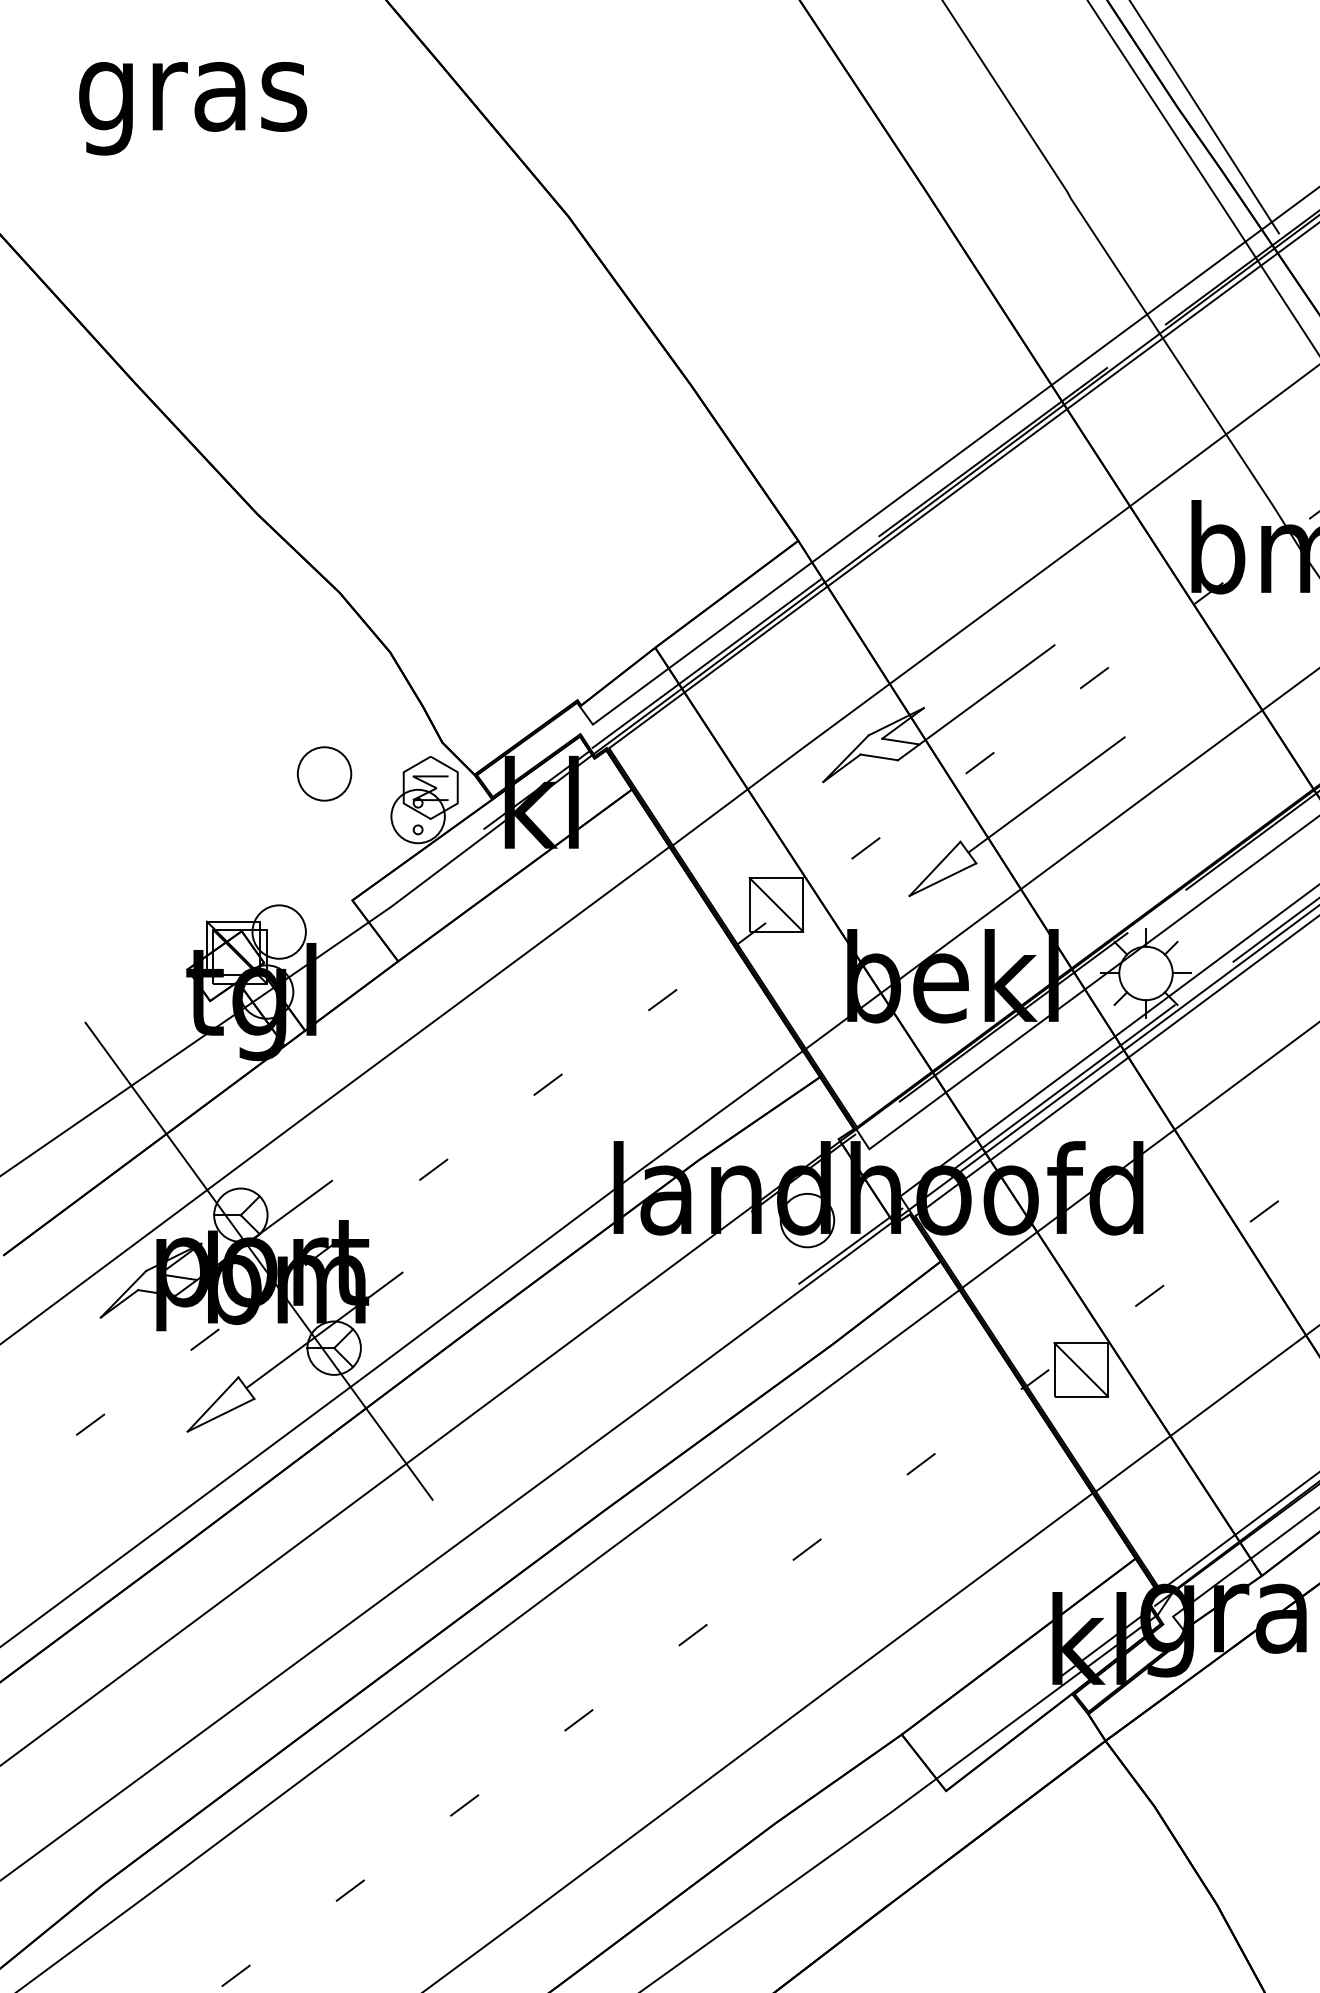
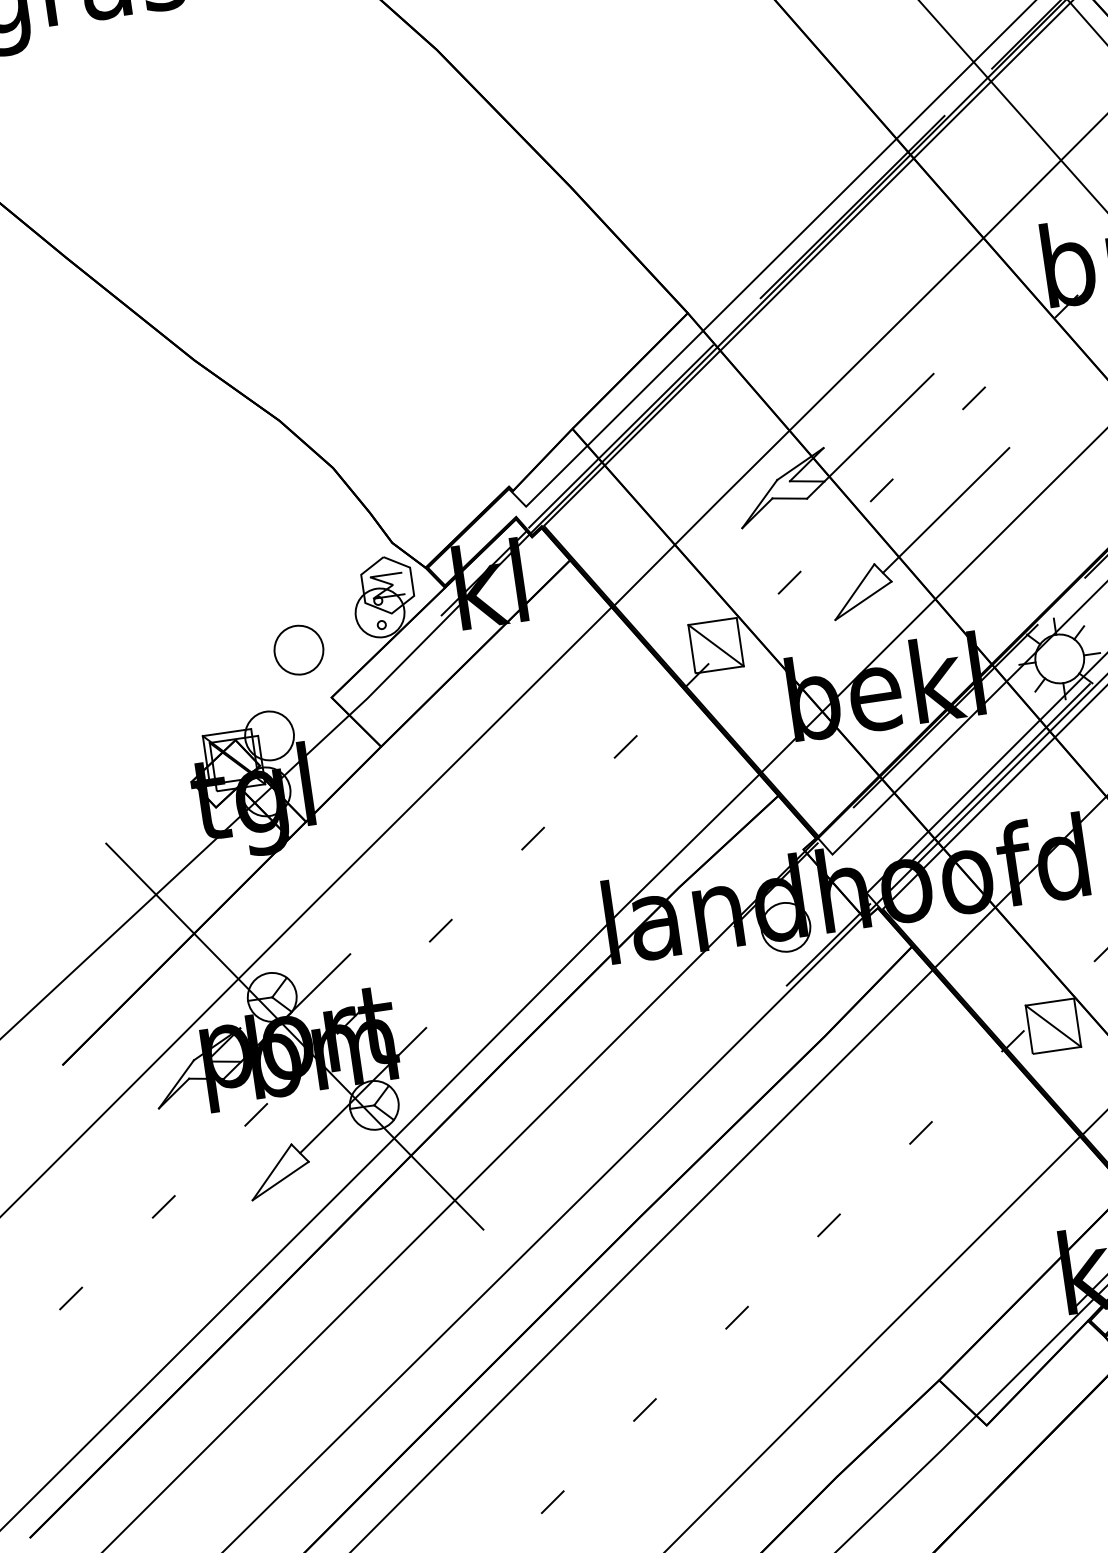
part: (324, 773) -> (298, 649), moved

